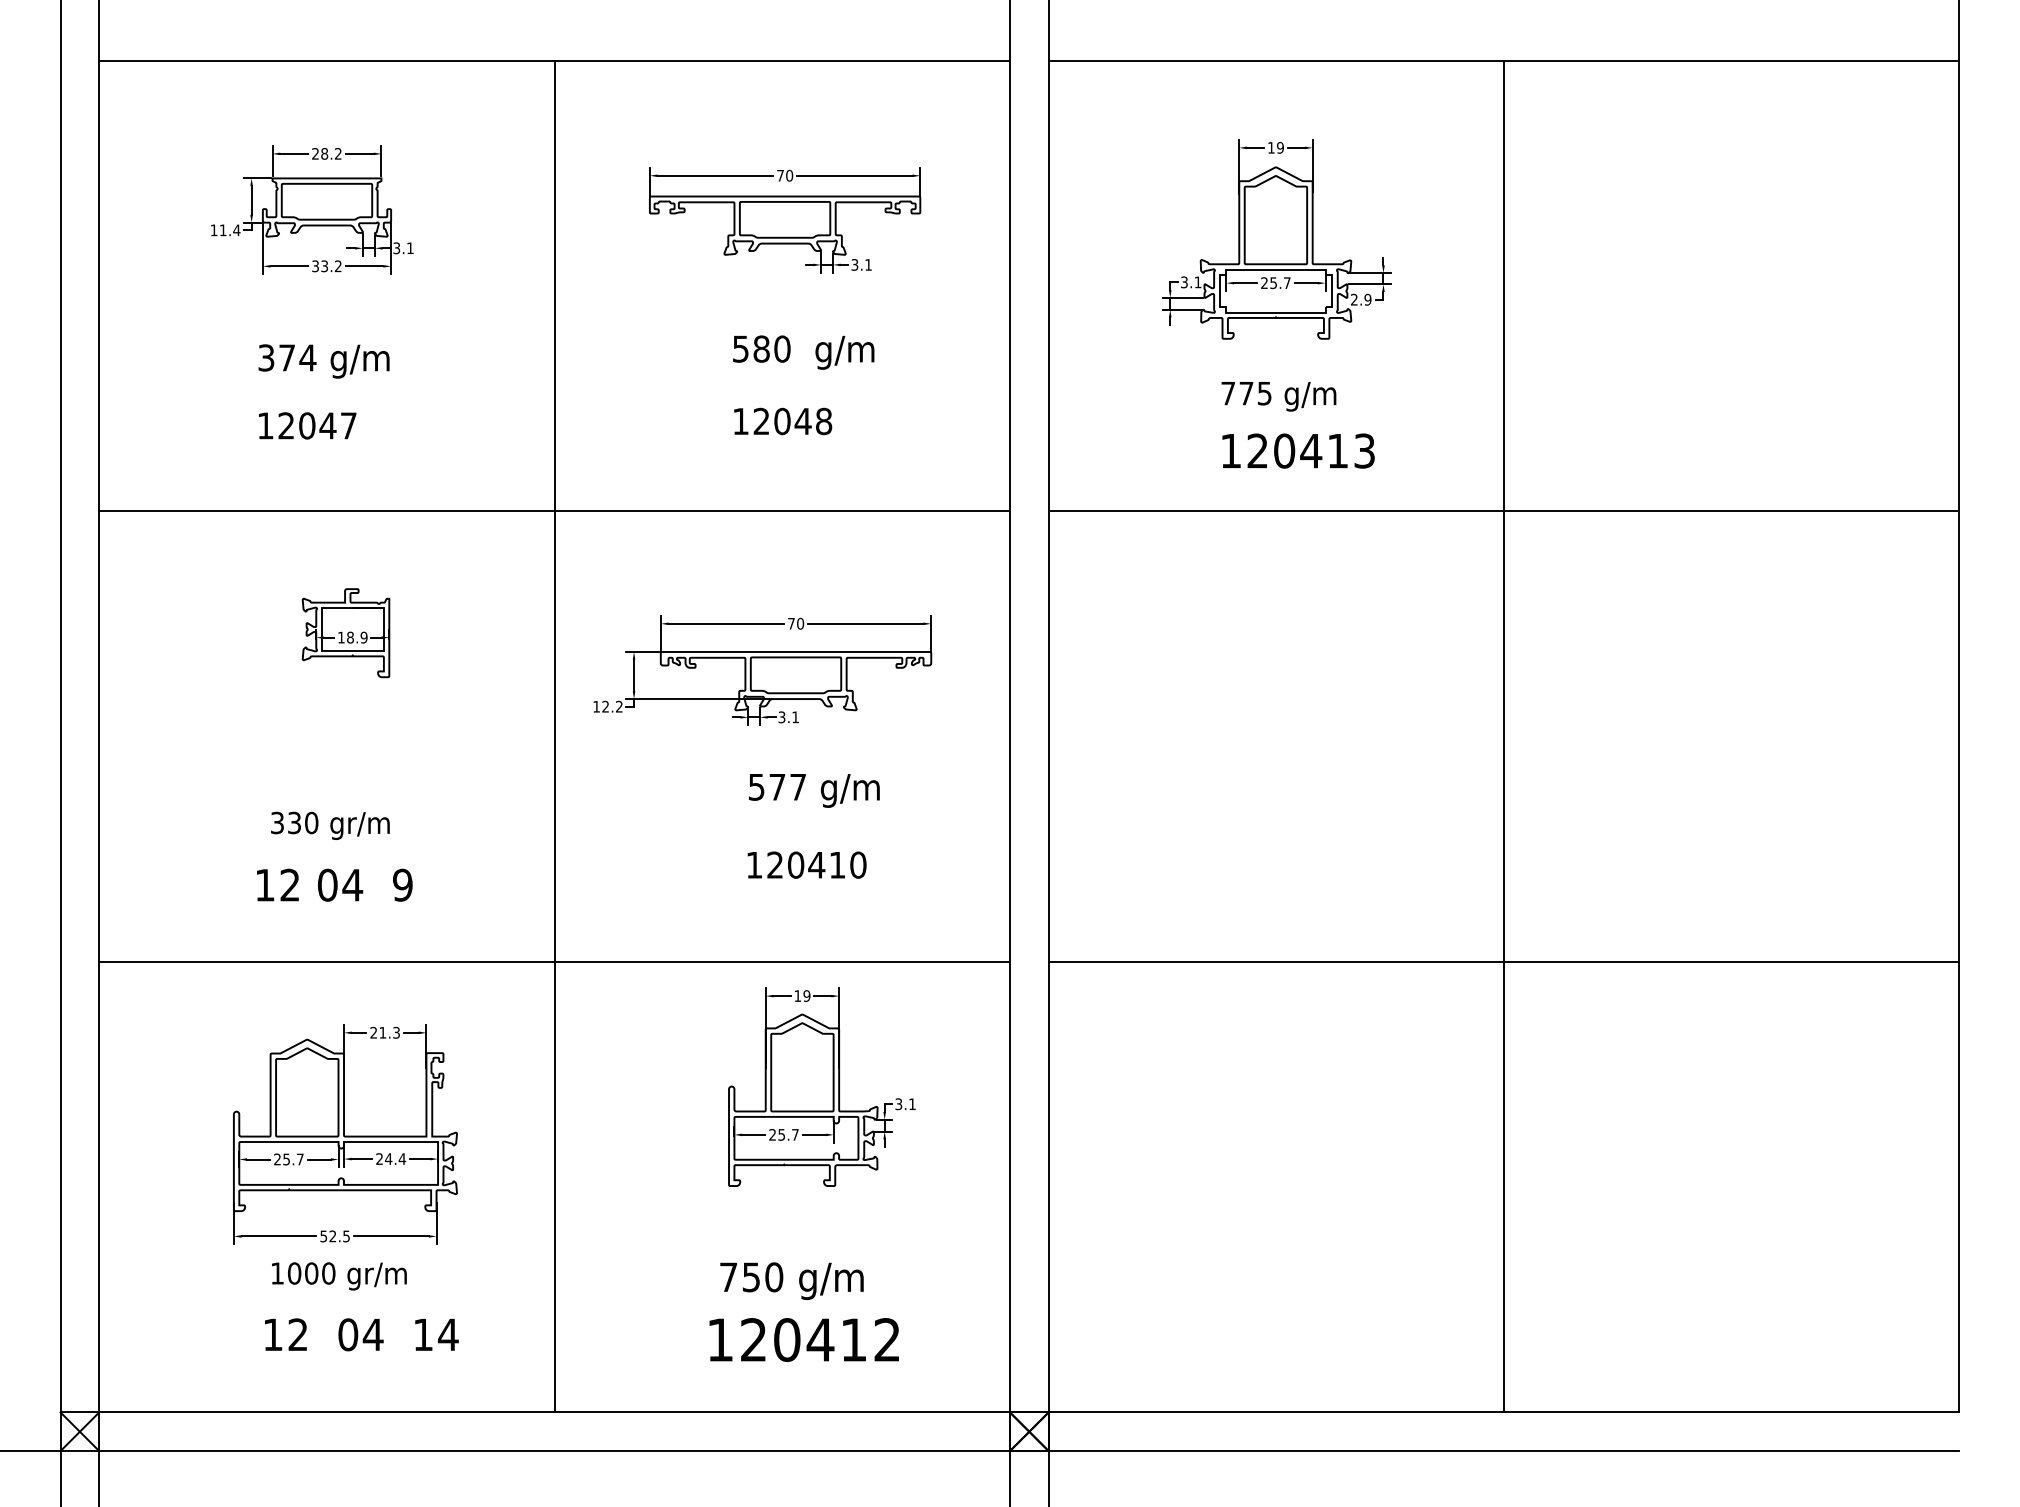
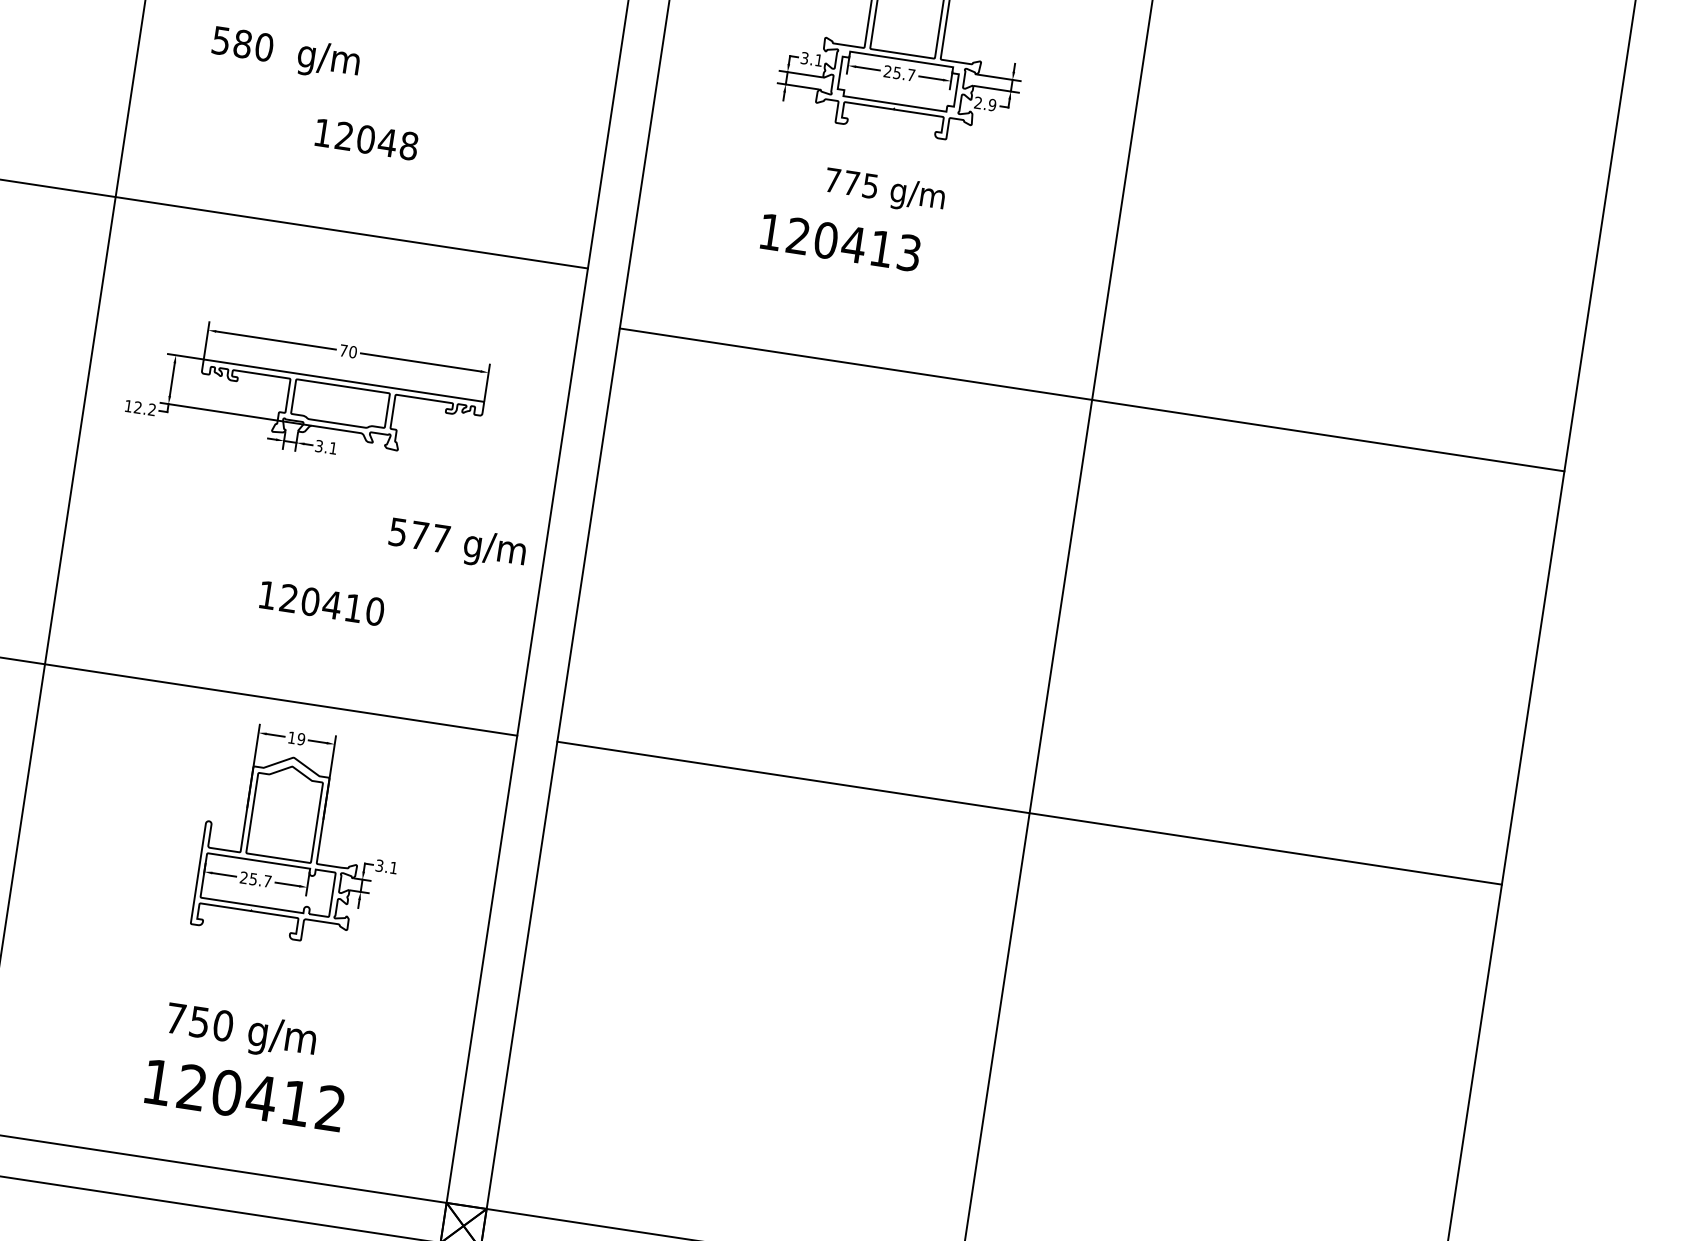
text: (803, 352) -> (285, 54), moved
text: (1298, 450) -> (840, 242), moved
line: (1503, 511) -> (1091, 399), moved
text: (814, 790) -> (457, 544), moved

